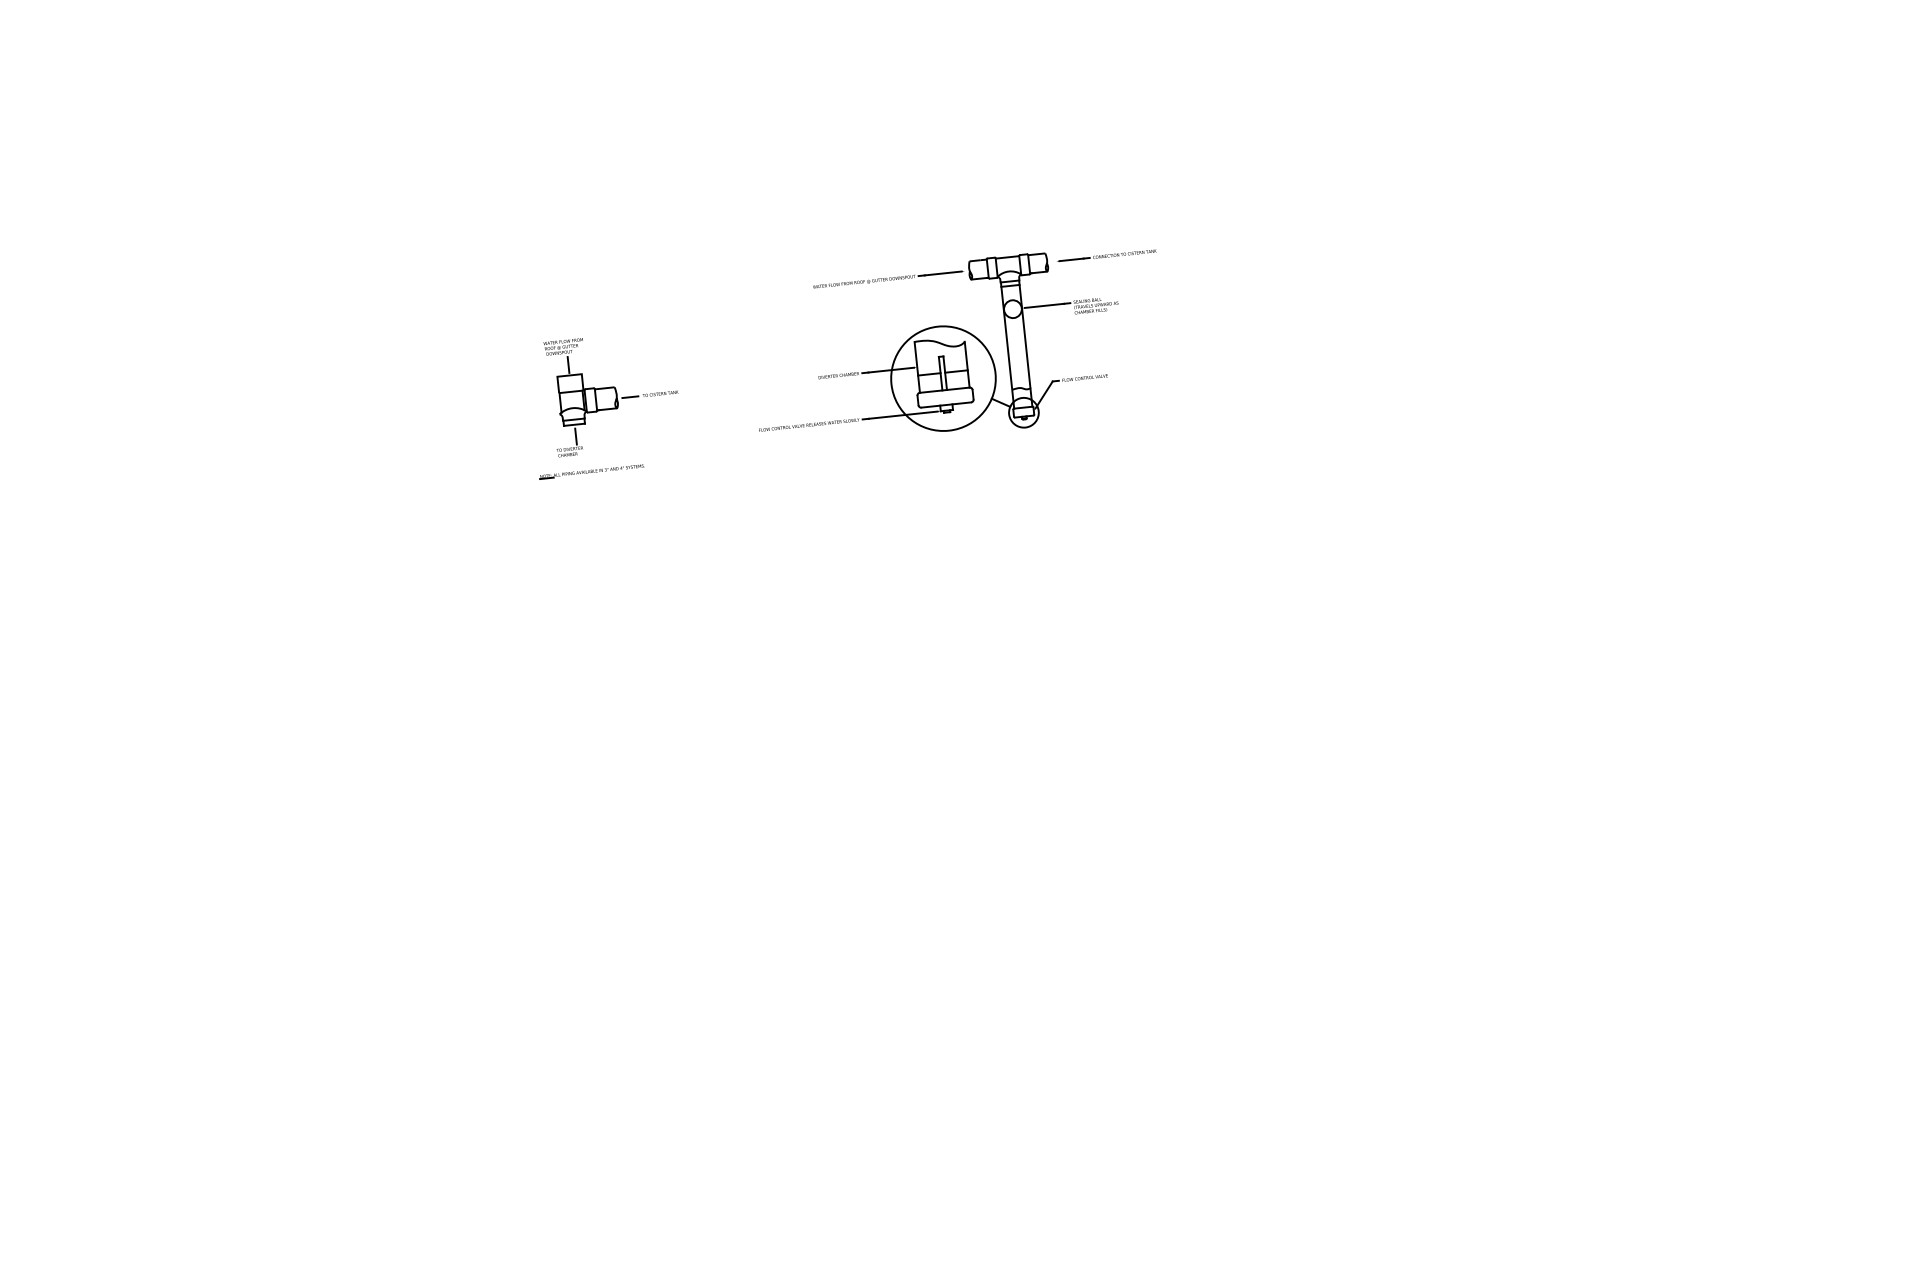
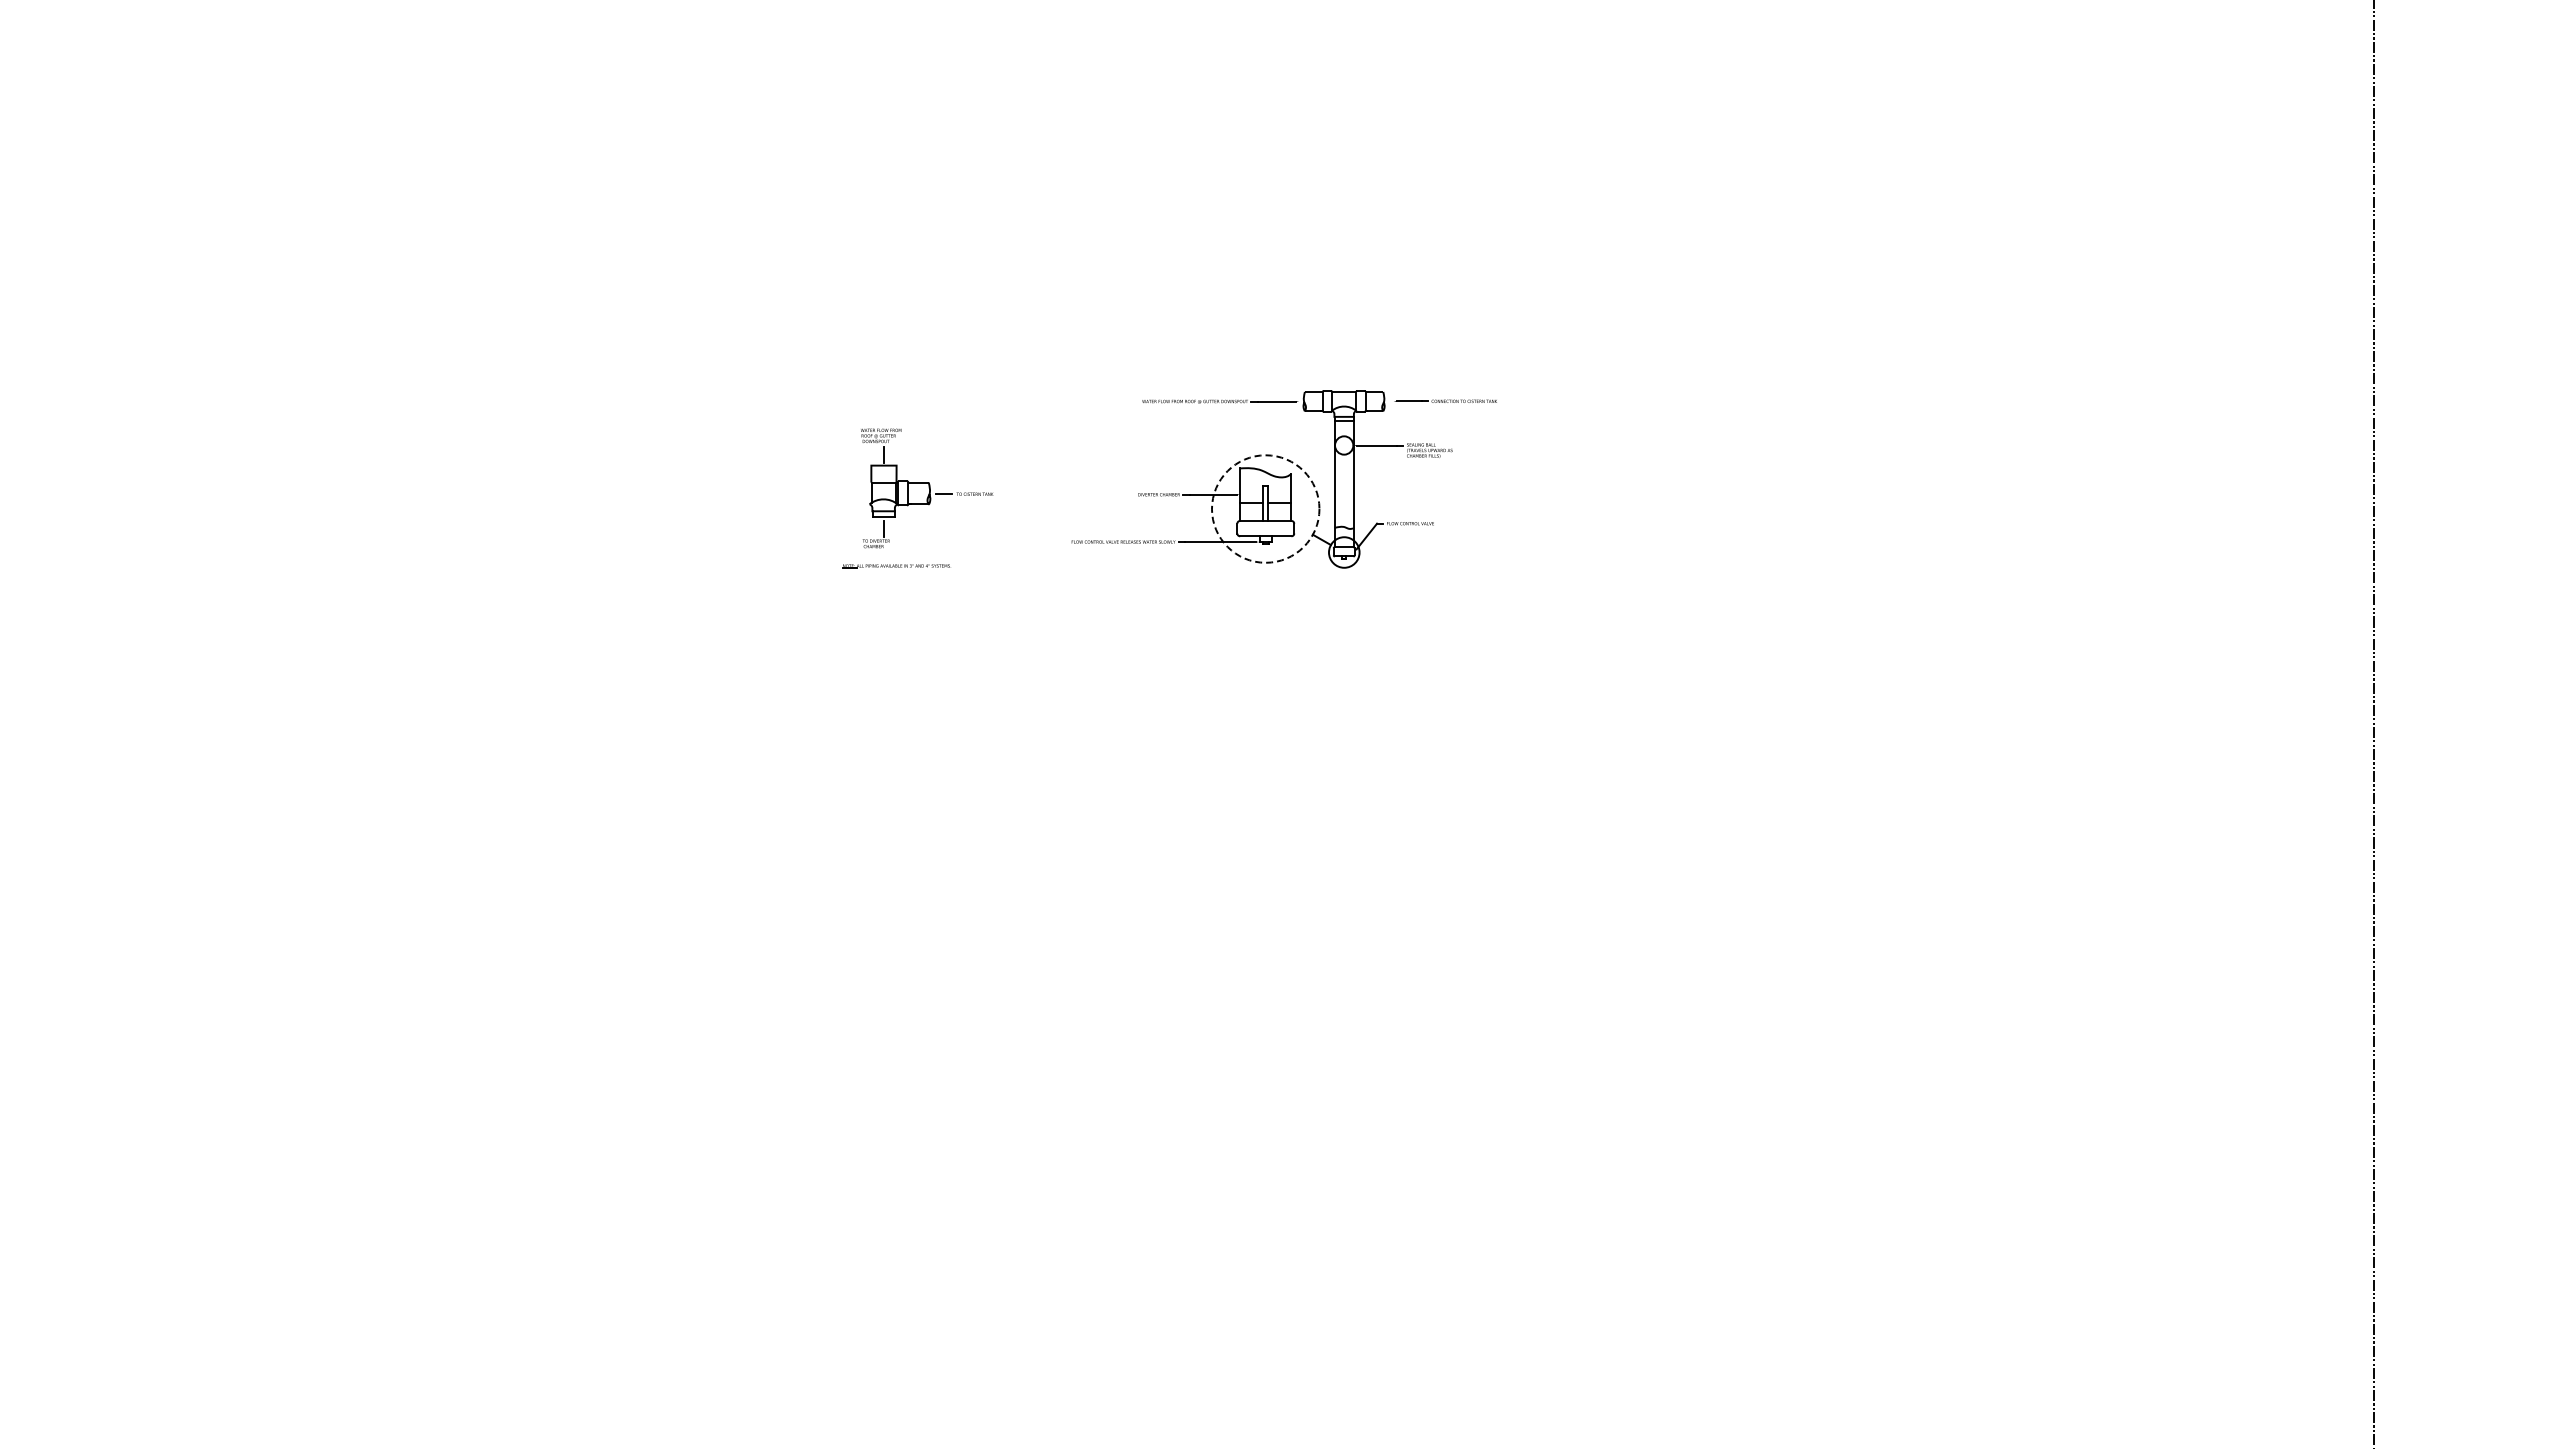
circle: (943, 378) -> (1265, 508), solid -> dashed

